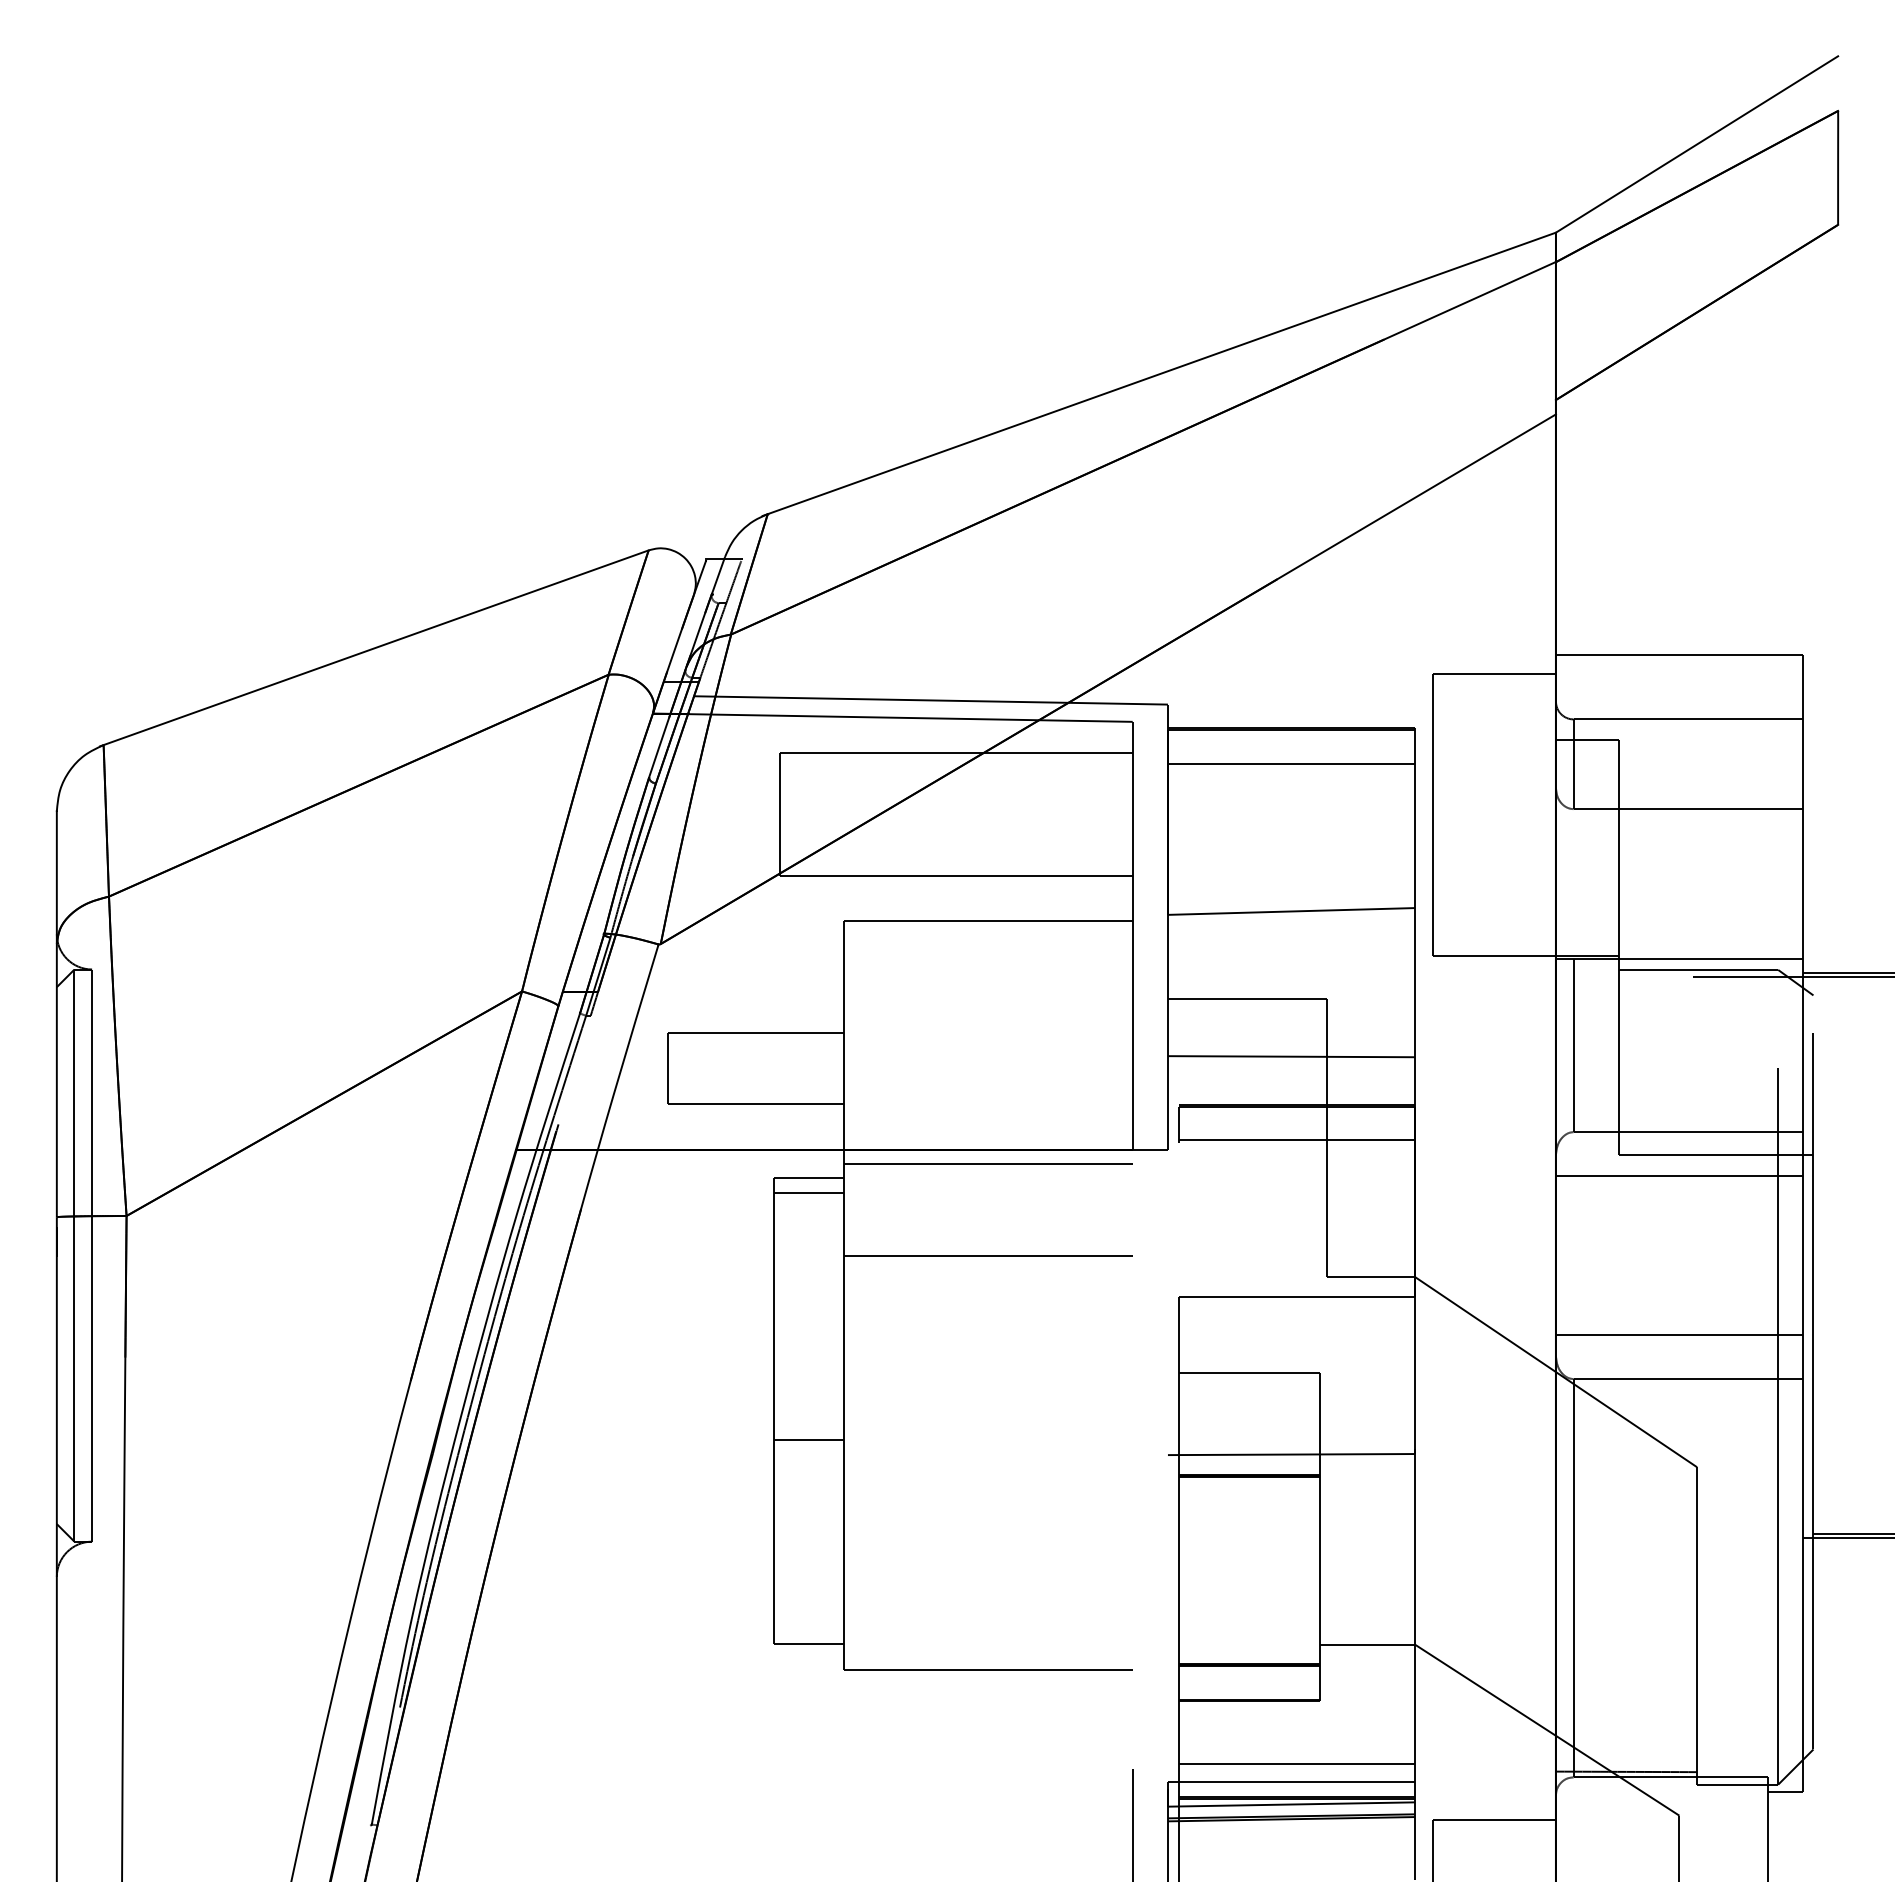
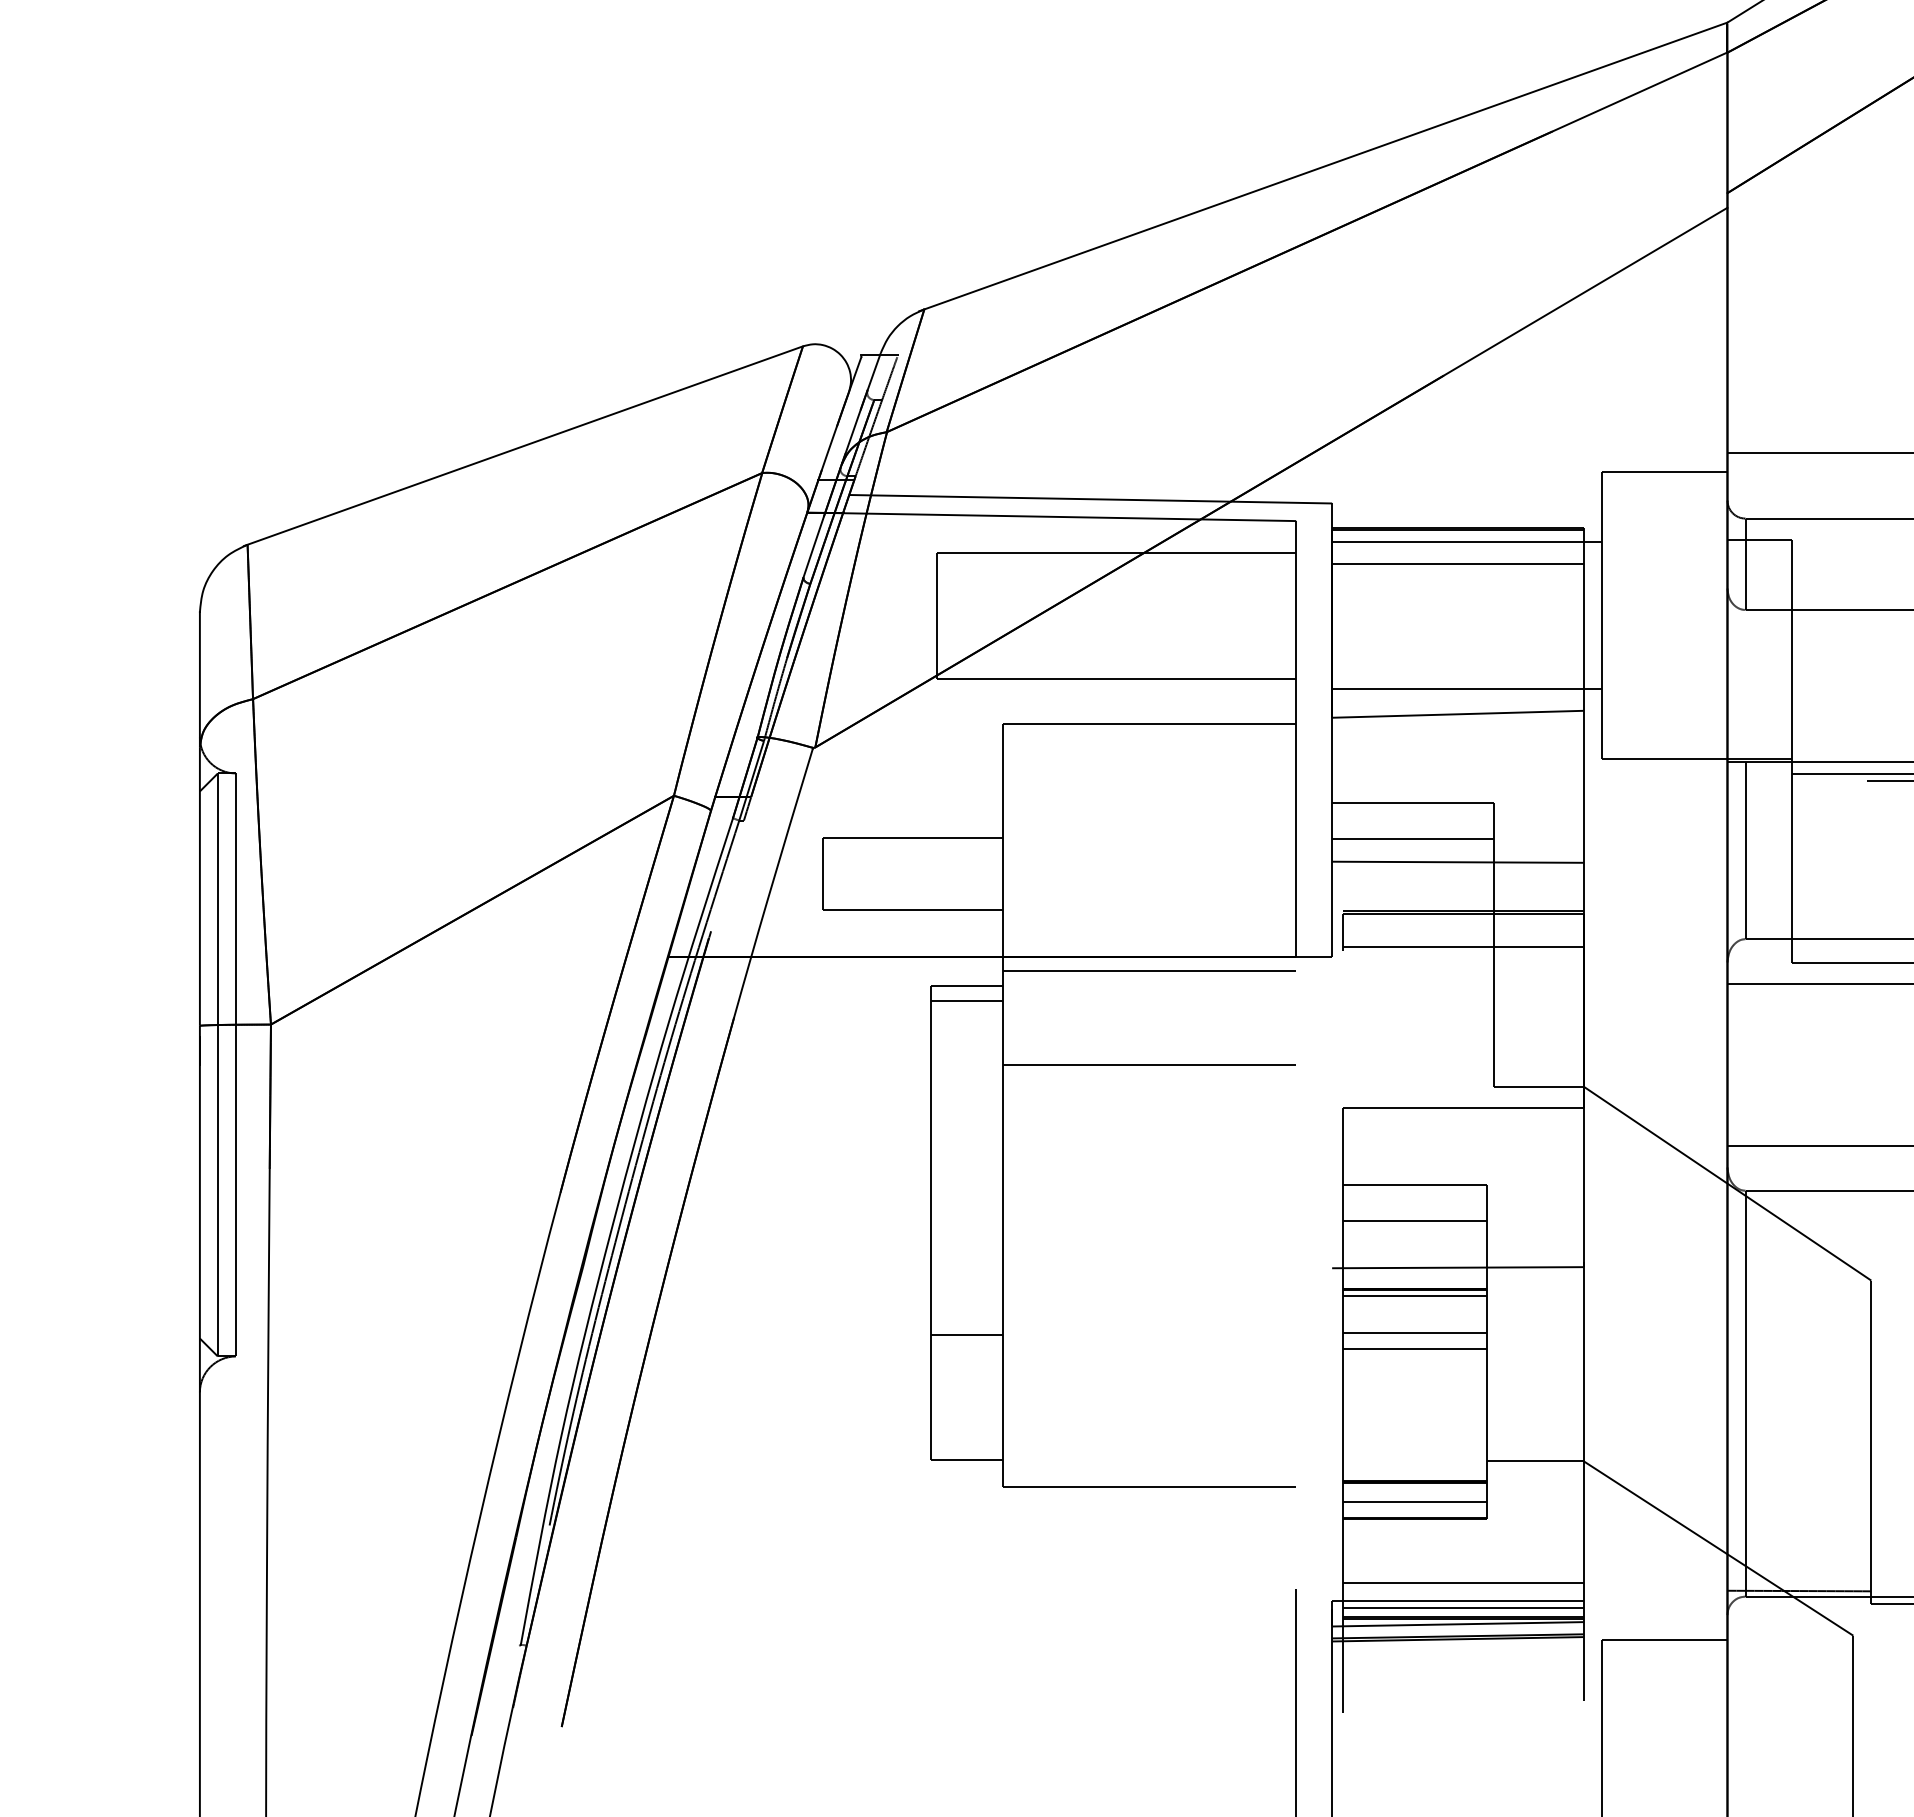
line: (1299, 742) -> (1466, 542), added
line: (1299, 887) -> (1466, 689), added
line: (1246, 1033) -> (1412, 838), added
line: (1248, 1408) -> (1414, 1220), added
line: (808, 1440) -> (965, 1334), moved
line: (1248, 1482) -> (1414, 1296), added
line: (1248, 1518) -> (1414, 1332), added
line: (1248, 1534) -> (1414, 1349), added
line: (1248, 1684) -> (1414, 1502), added
line: (1296, 1788) -> (1463, 1607), added

